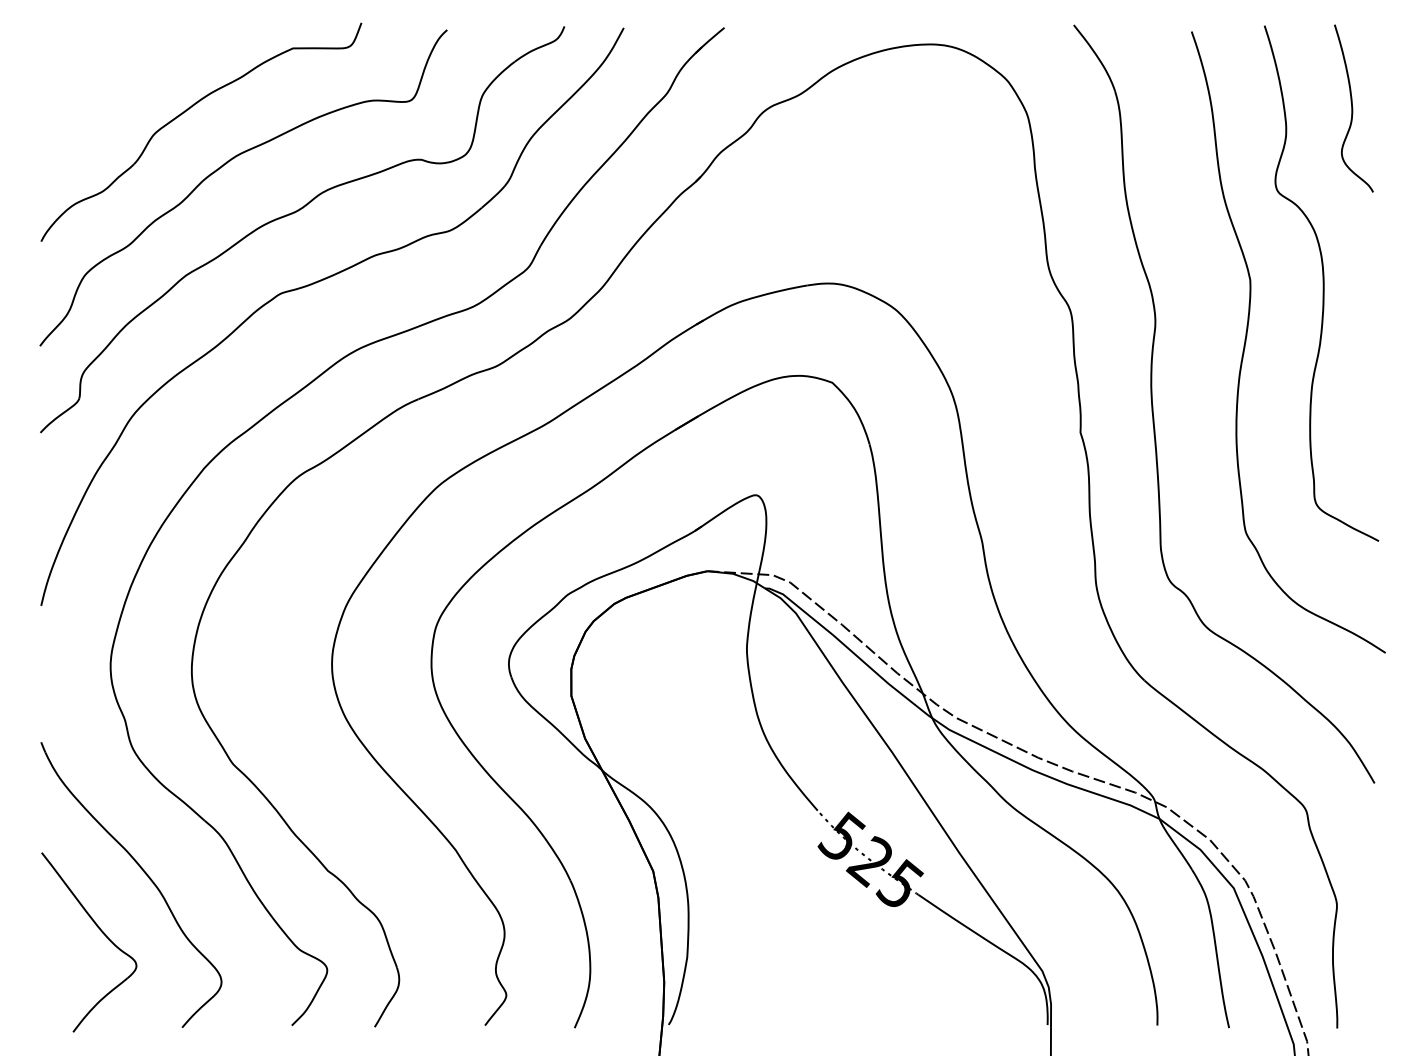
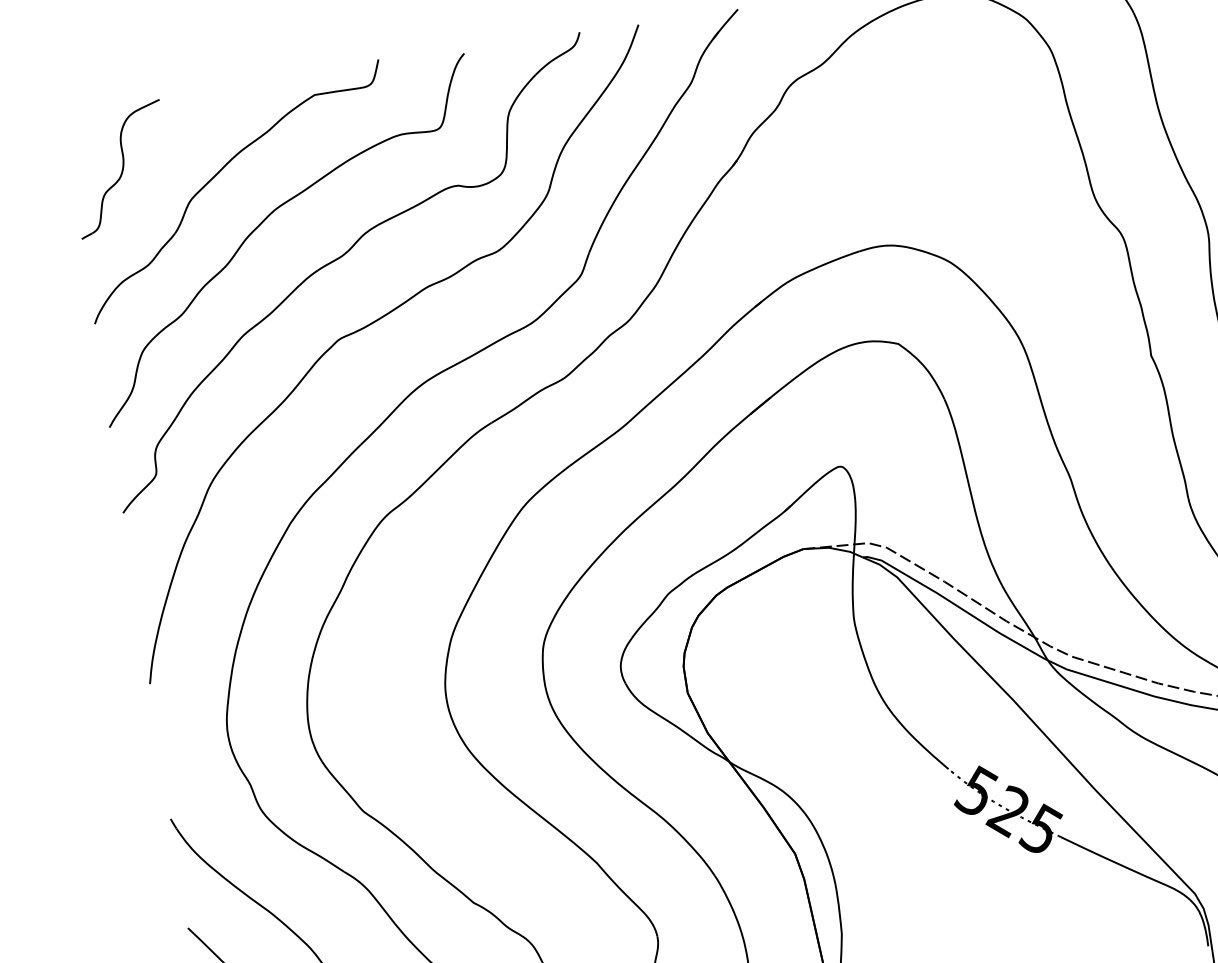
part: (90, 92) -> (121, 169), added

